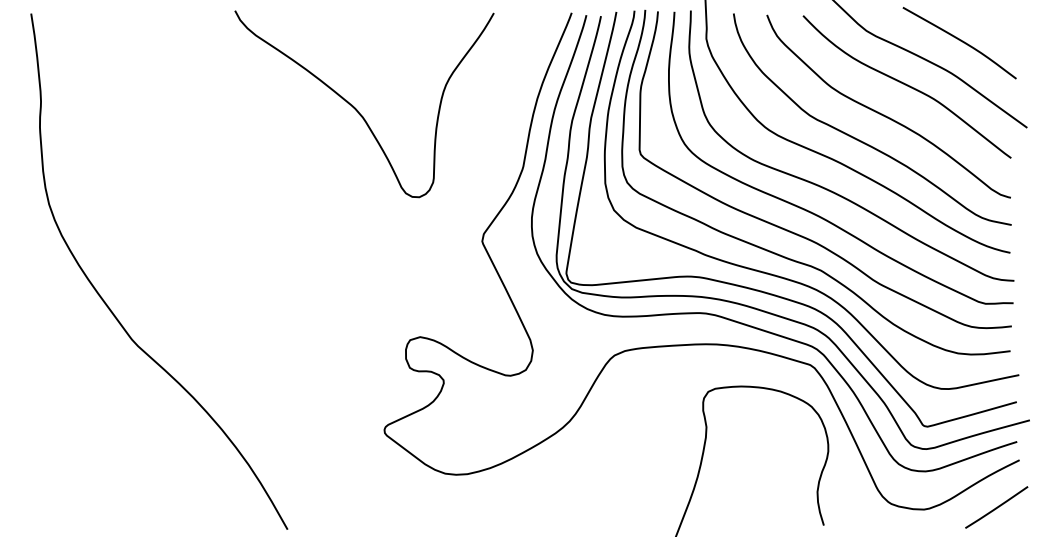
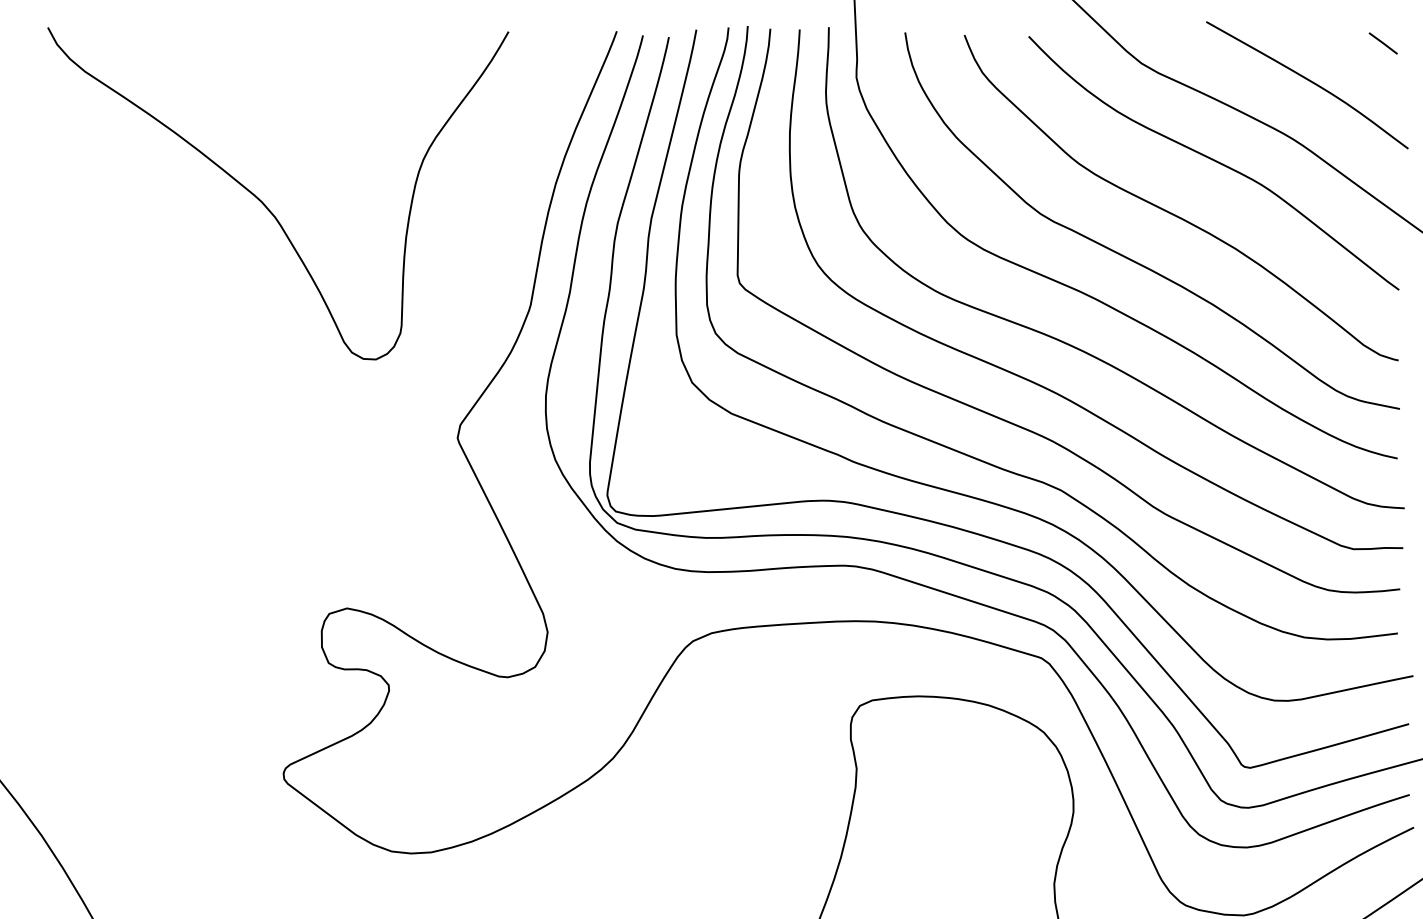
line: (1002, 19) -> (1383, 43), added
curve: (358, 110) -> (267, 205), moved

